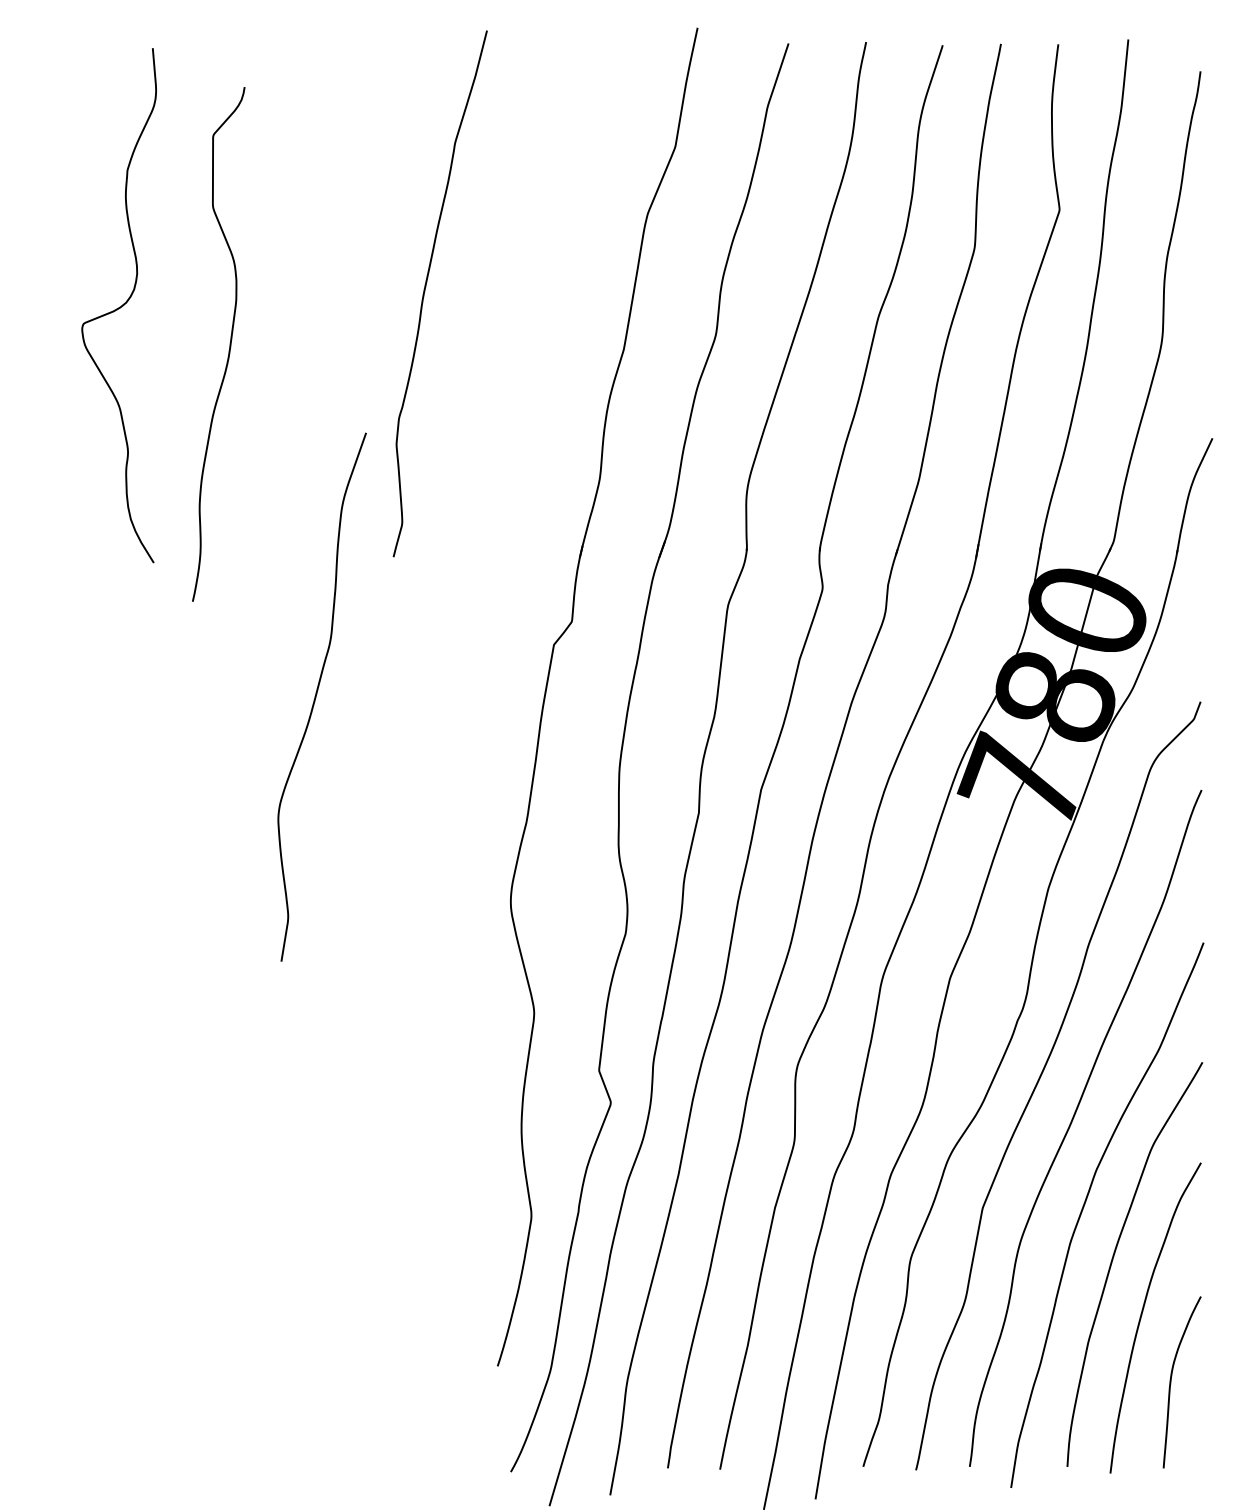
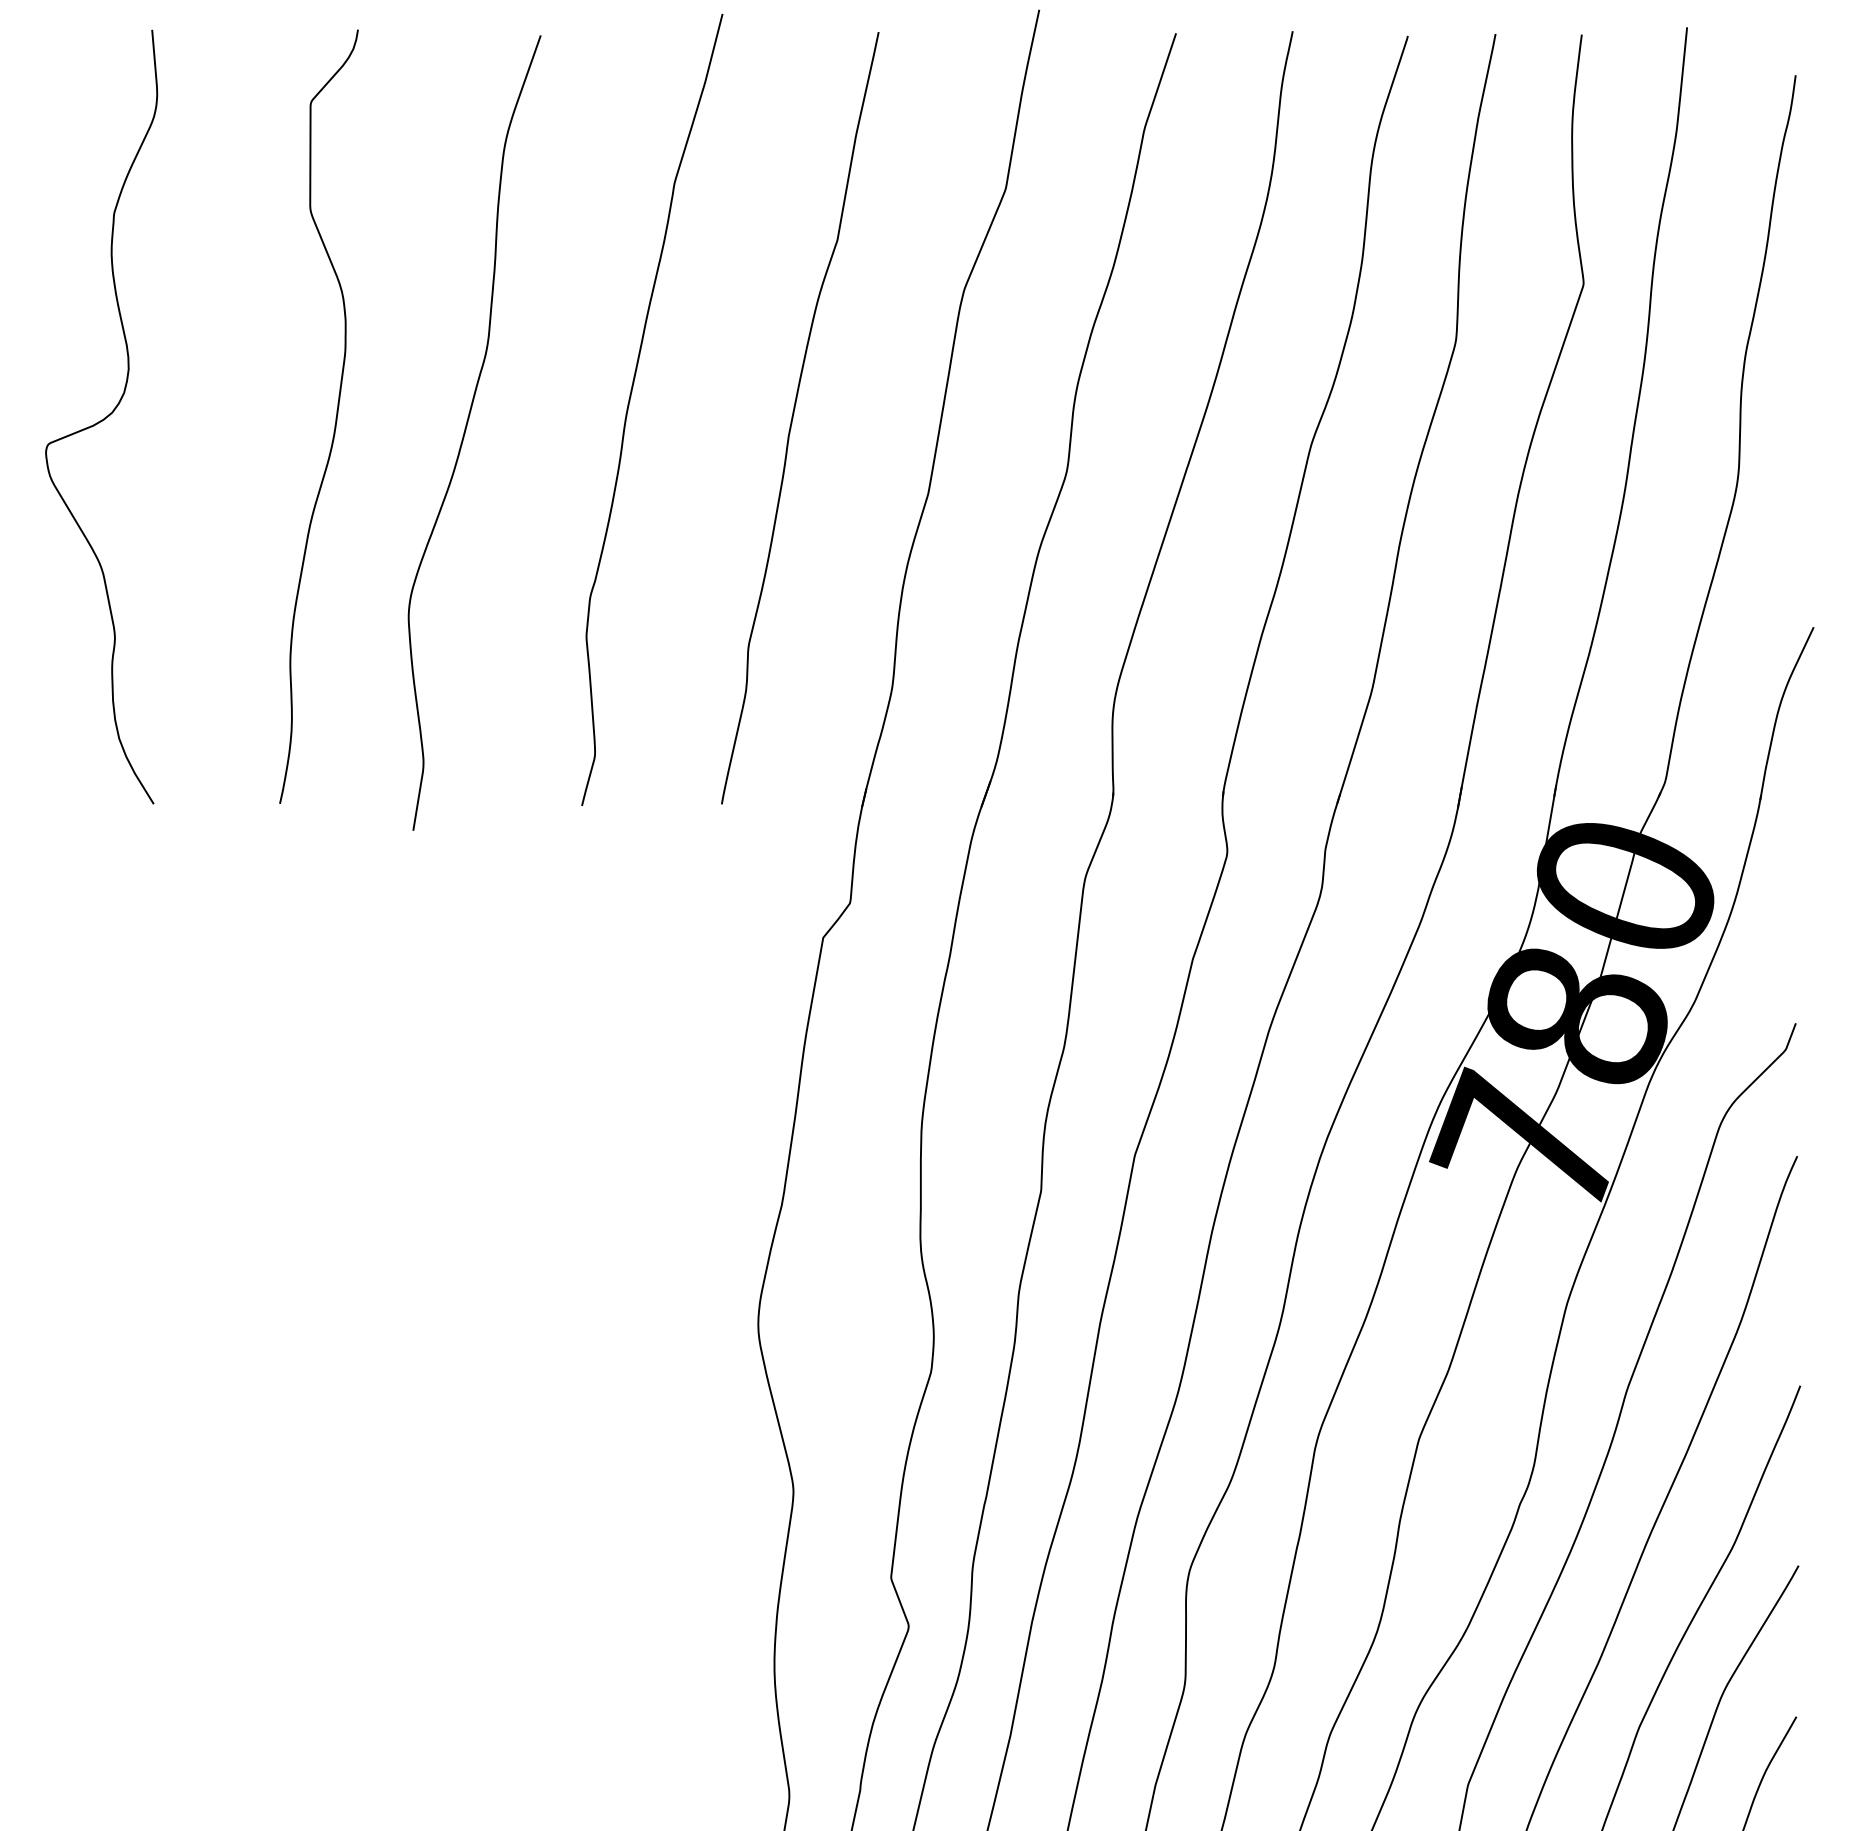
curve: (534, 299) -> (793, 418), added
curve: (119, 306) -> (102, 418), moved
curve: (229, 344) -> (335, 416), moved
curve: (317, 694) -> (467, 428), moved

